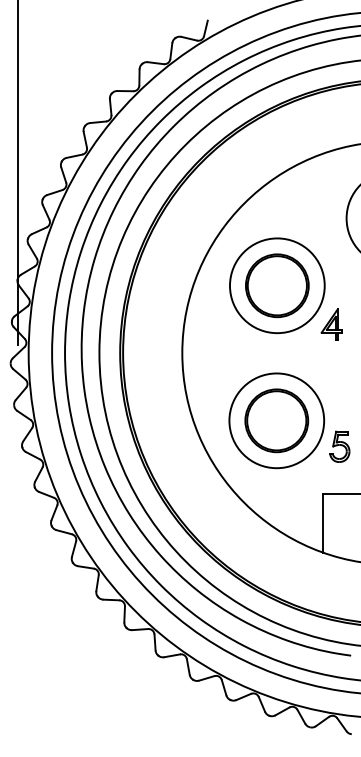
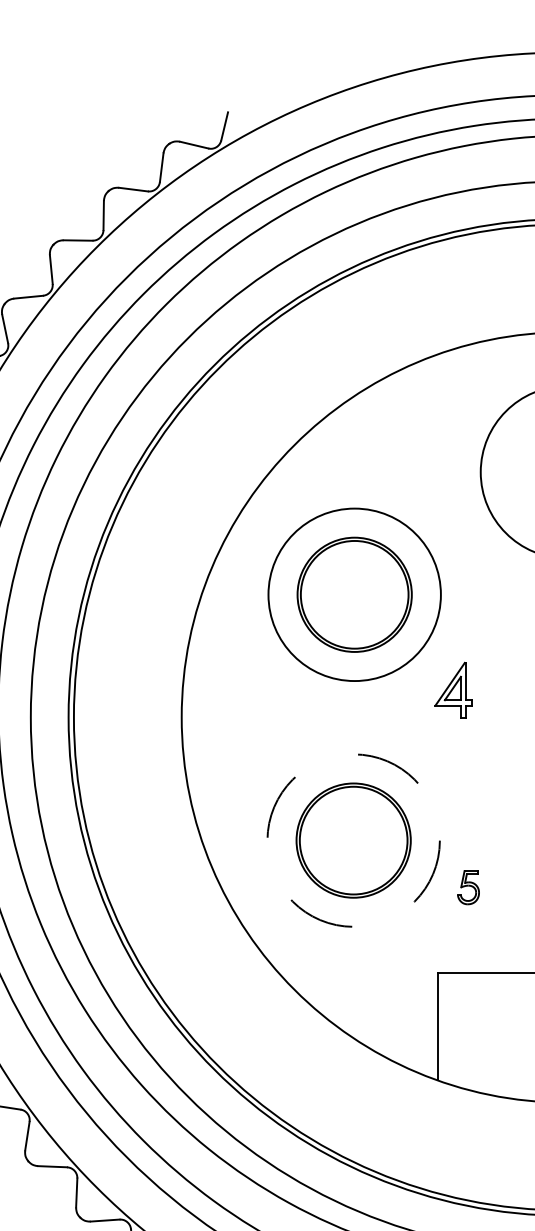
part: (331, 324) -> (453, 690), moved
circle: (276, 420) -> (353, 840), solid -> dashed
part: (339, 446) -> (467, 887), size x0.6

